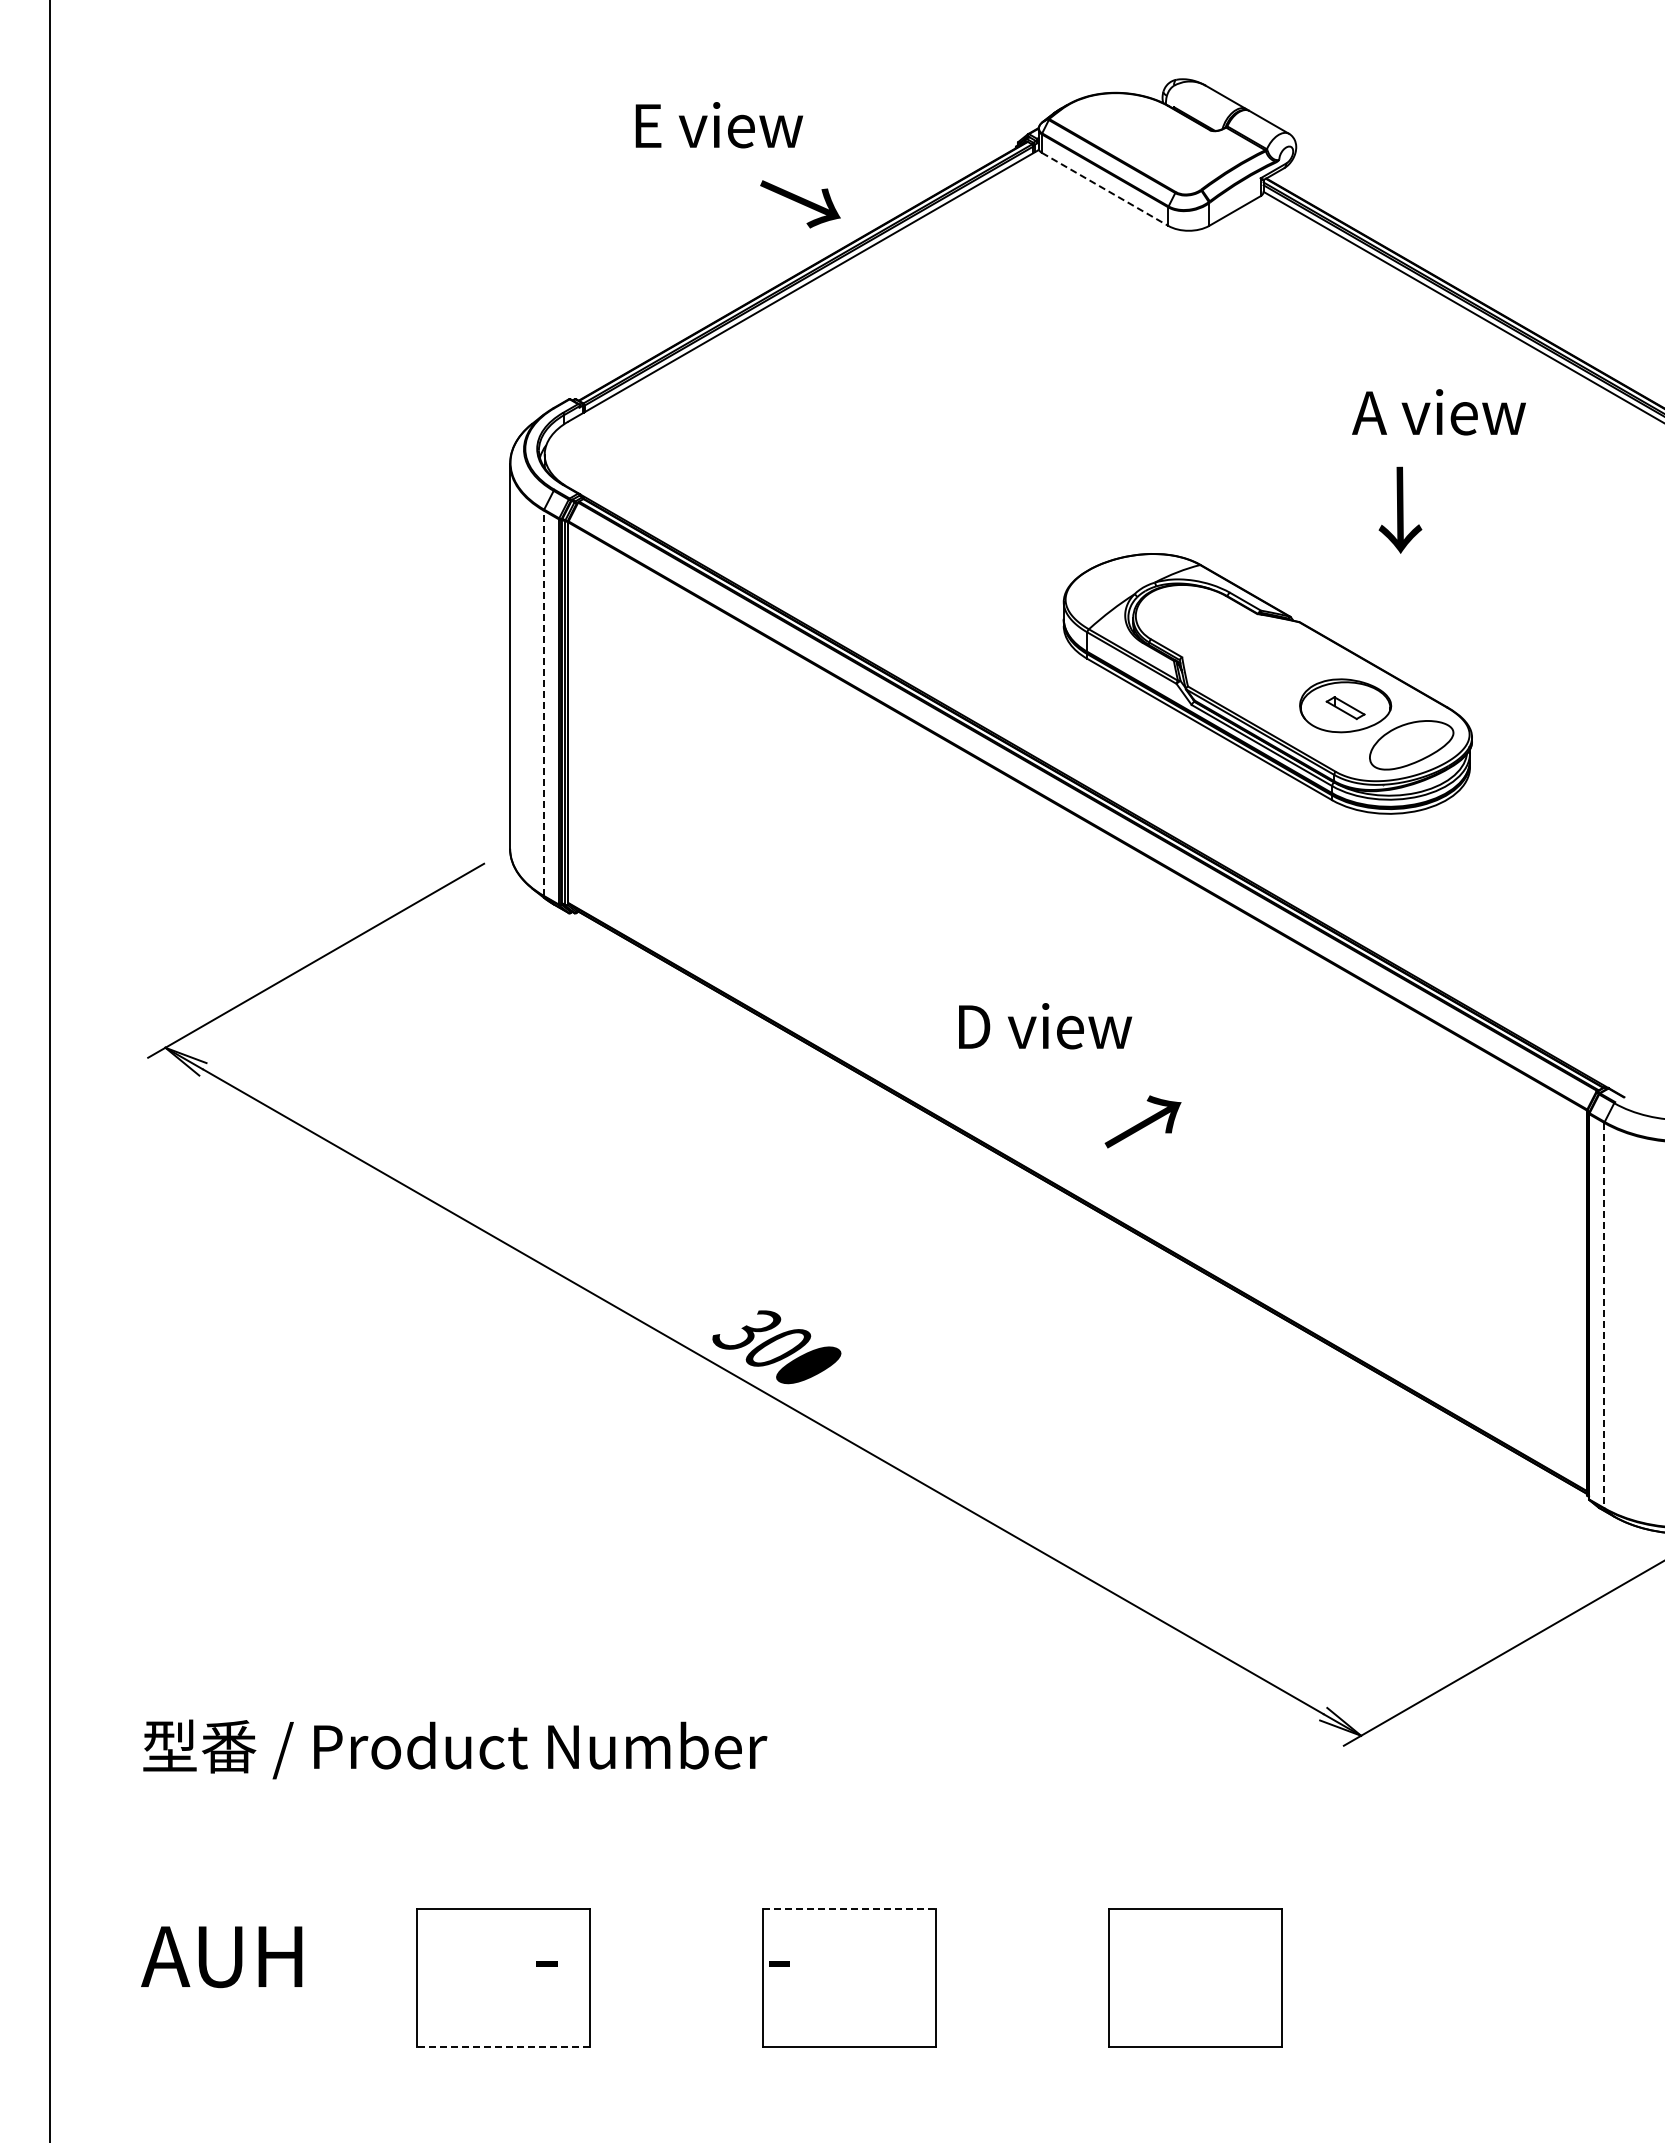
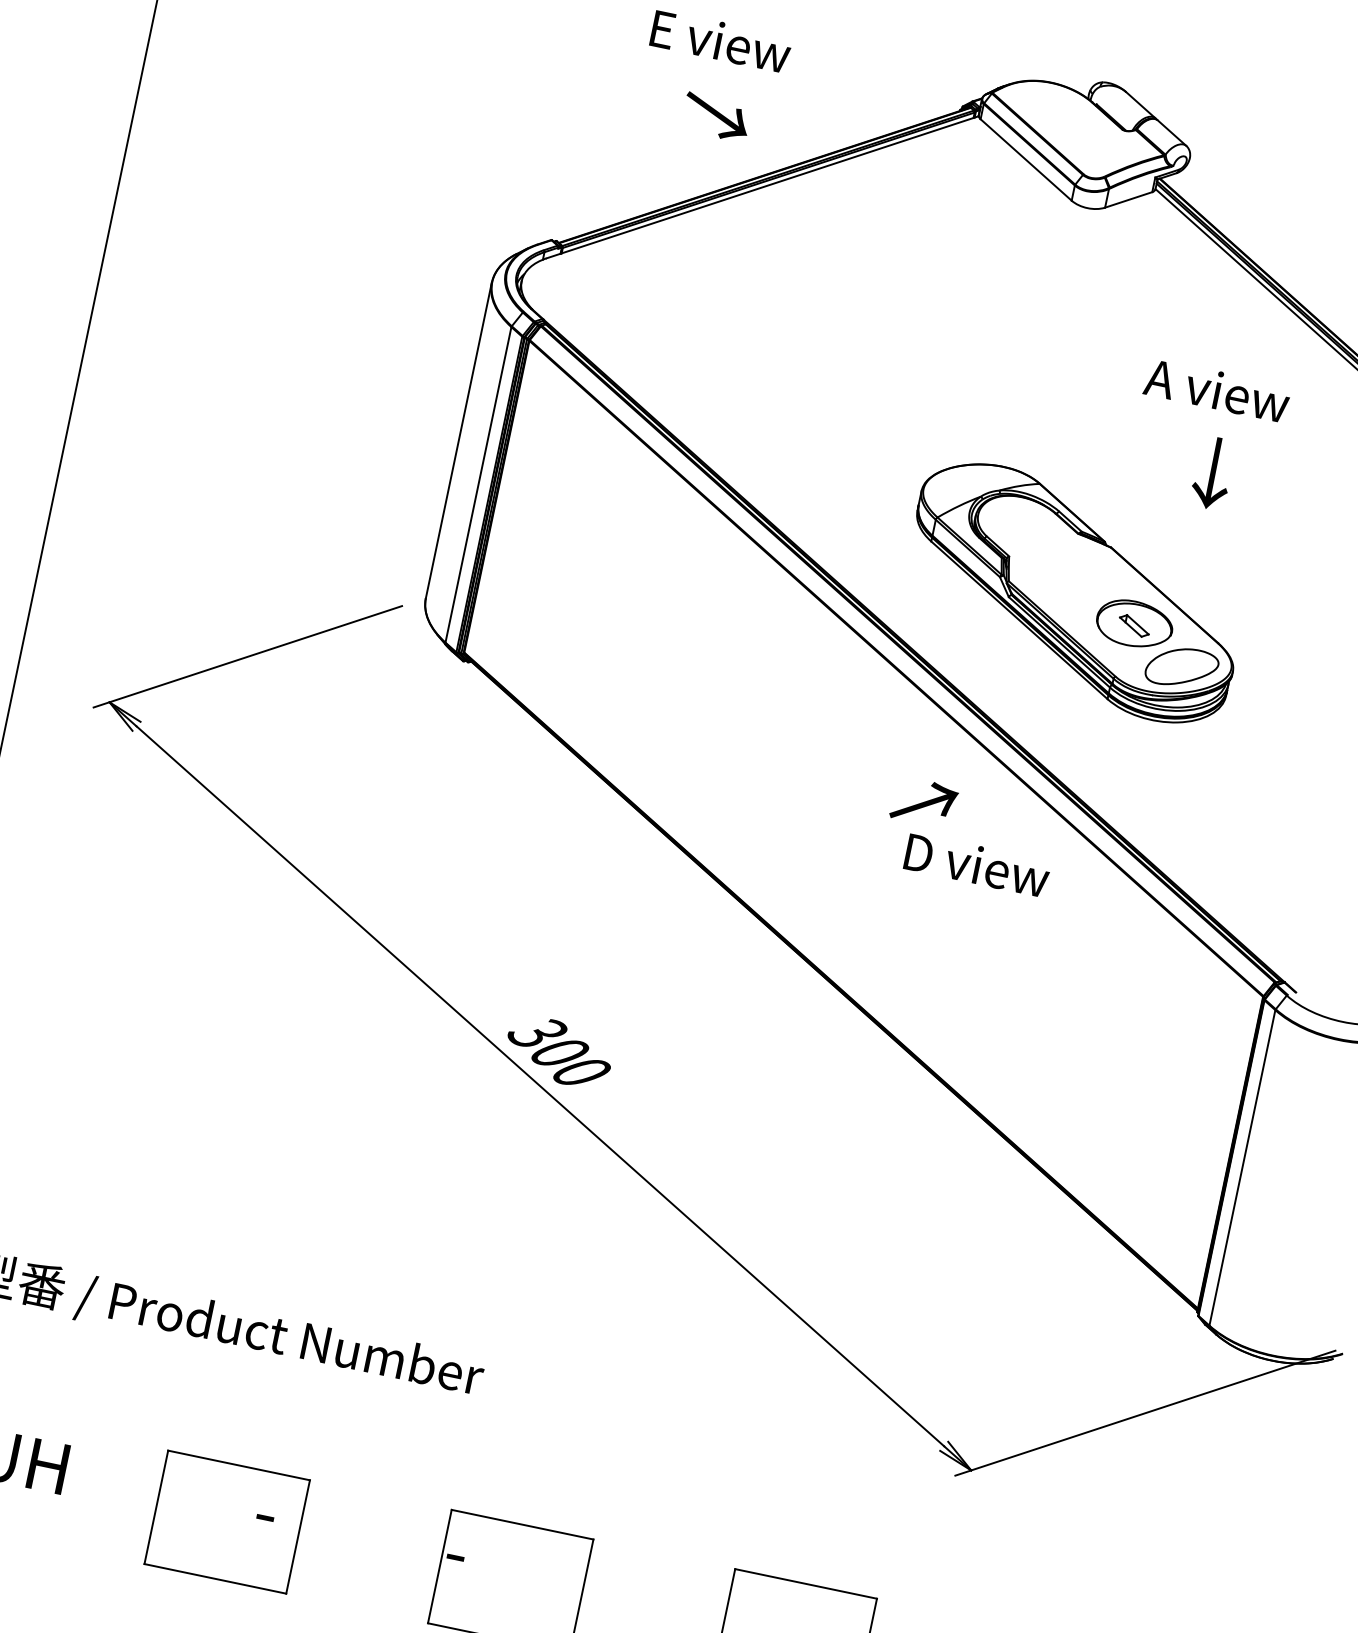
line: (1105, 189) -> (1026, 160), dashed -> solid
text: (800, 204) -> (716, 117), moved
text: (1438, 412) -> (1216, 390), moved
line: (543, 703) -> (478, 484), dashed -> solid
text: (1045, 1026) -> (977, 865), moved
text: (1142, 1121) -> (923, 802), moved
line: (1604, 1315) -> (1242, 1167), dashed -> solid
line: (849, 1908) -> (522, 1524), dashed -> solid
line: (503, 2047) -> (215, 1579), dashed -> solid

